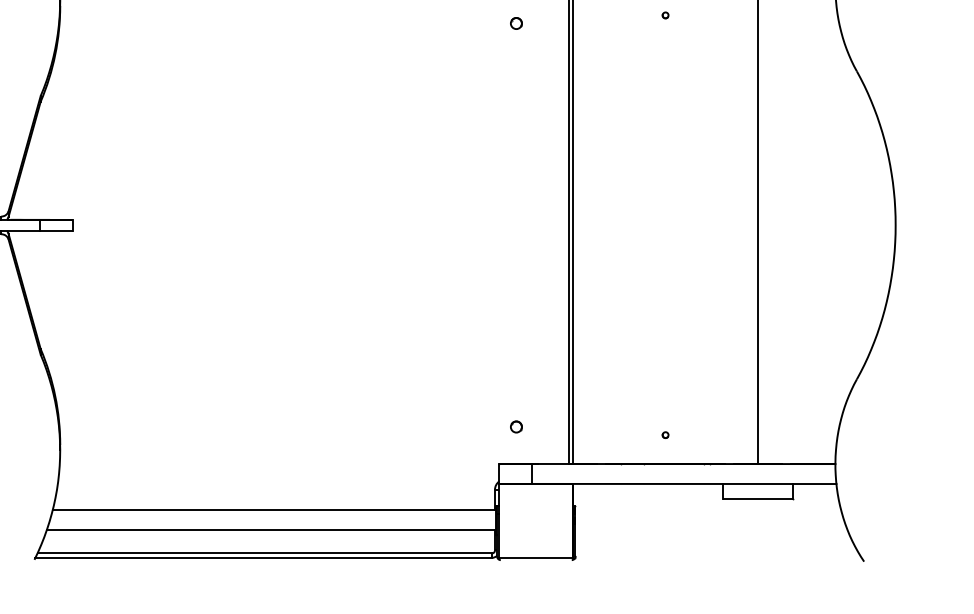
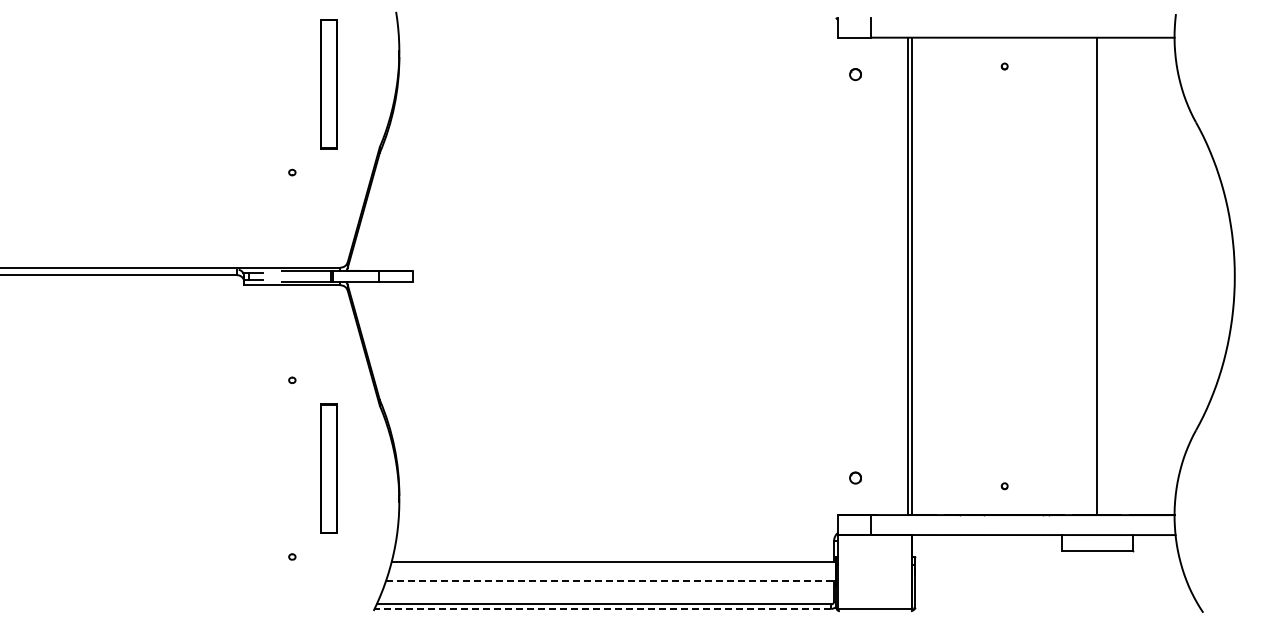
line: (271, 530) -> (610, 581), solid -> dashed
line: (263, 557) -> (602, 608), solid -> dashed

